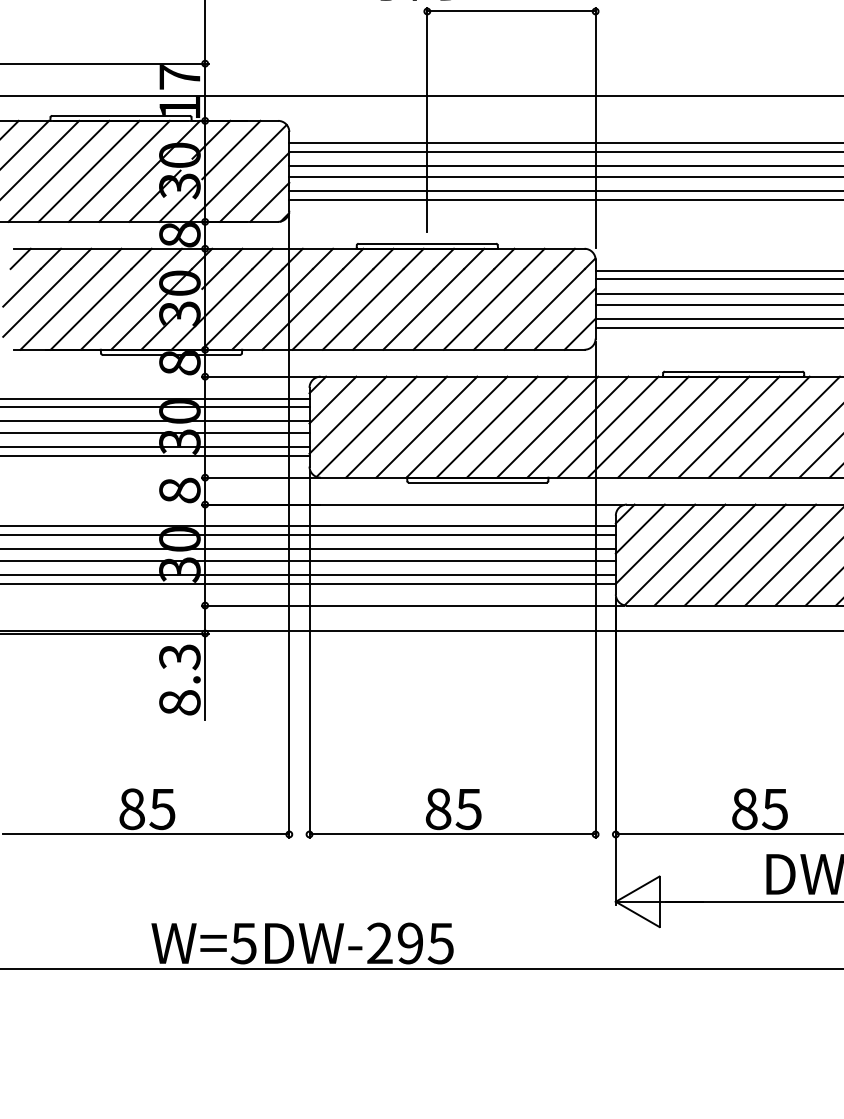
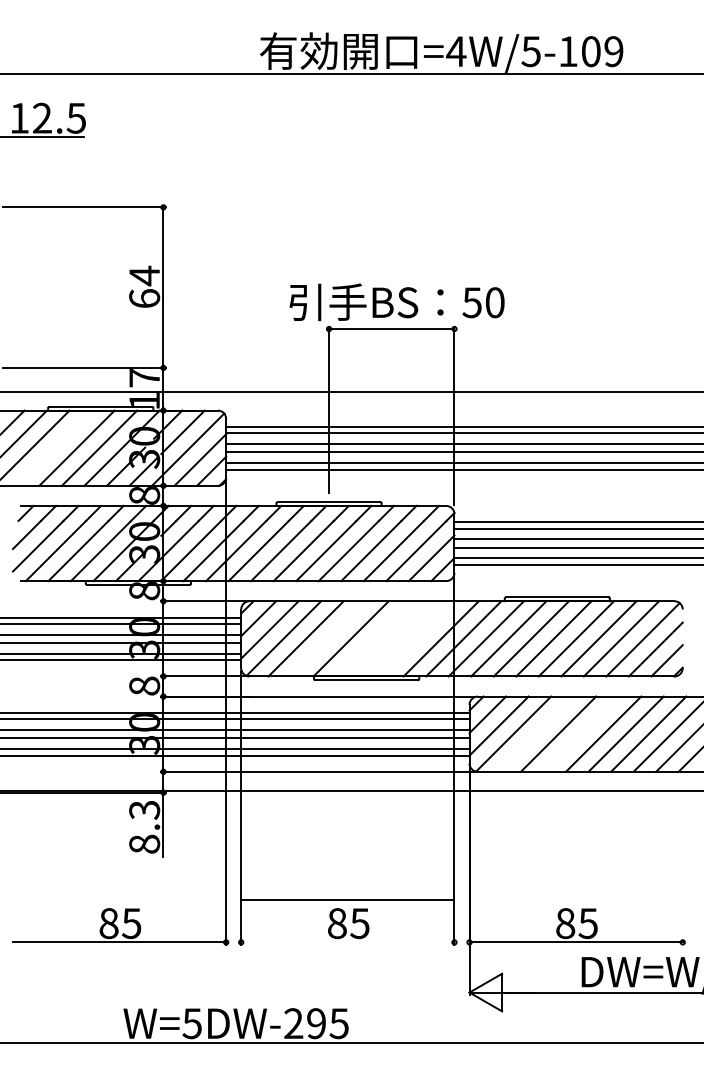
line: (58, 170) -> (54, 447), removed
line: (426, 426) -> (328, 638), removed
line: (486, 426) -> (373, 638), removed
line: (516, 426) -> (395, 638), removed
line: (547, 426) -> (418, 638), removed
line: (704, 554) -> (535, 733), removed
line: (764, 554) -> (580, 733), removed
line: (452, 834) -> (347, 900), moved

